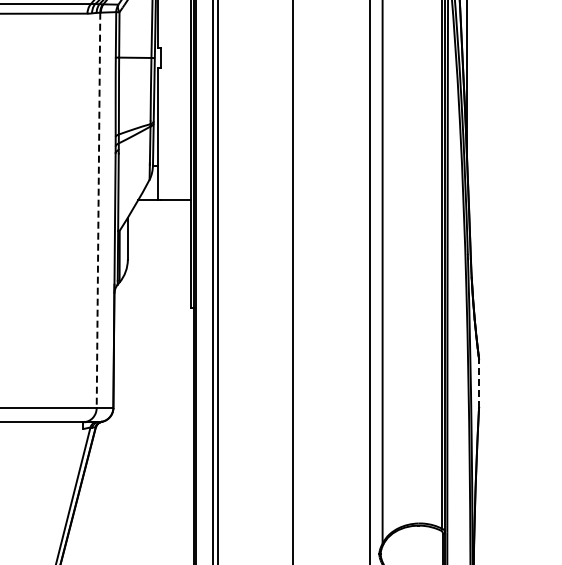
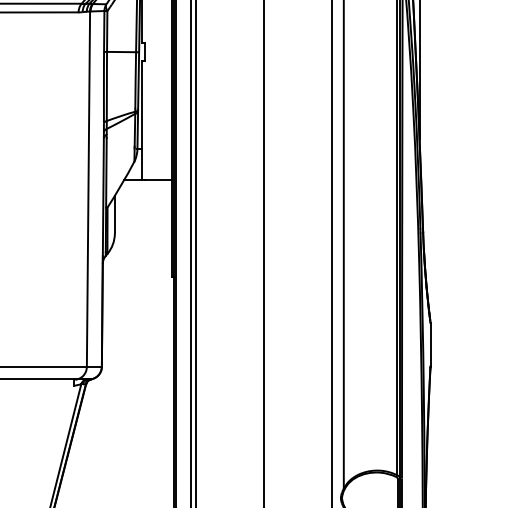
line: (98, 210) -> (88, 189), dashed -> solid
line: (479, 383) -> (430, 344), dashed -> solid

